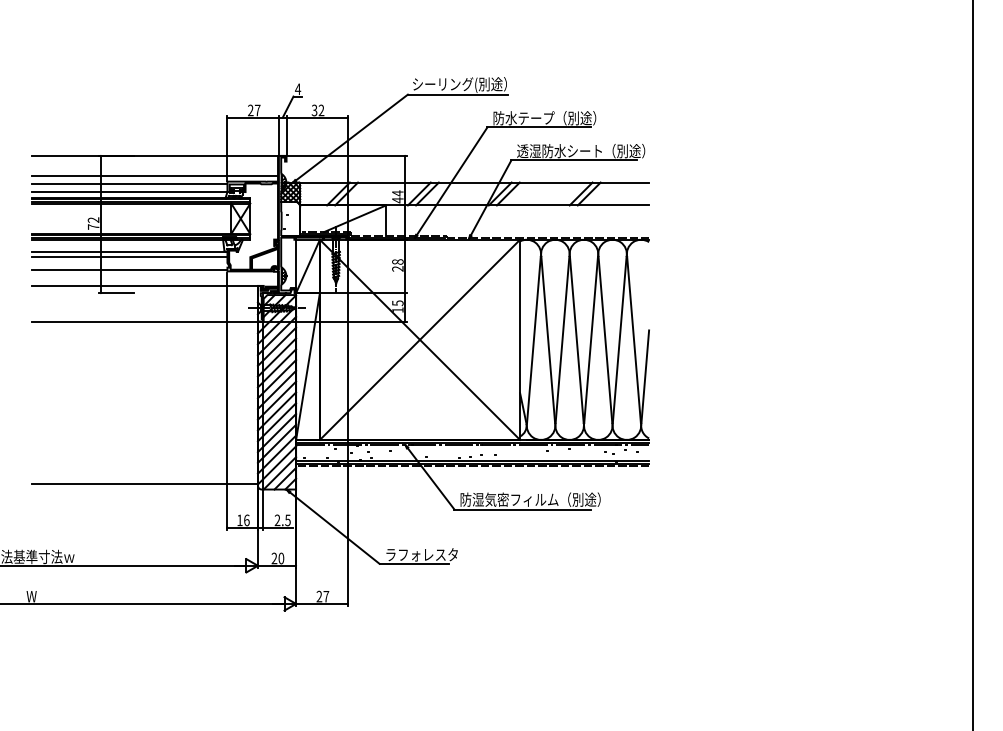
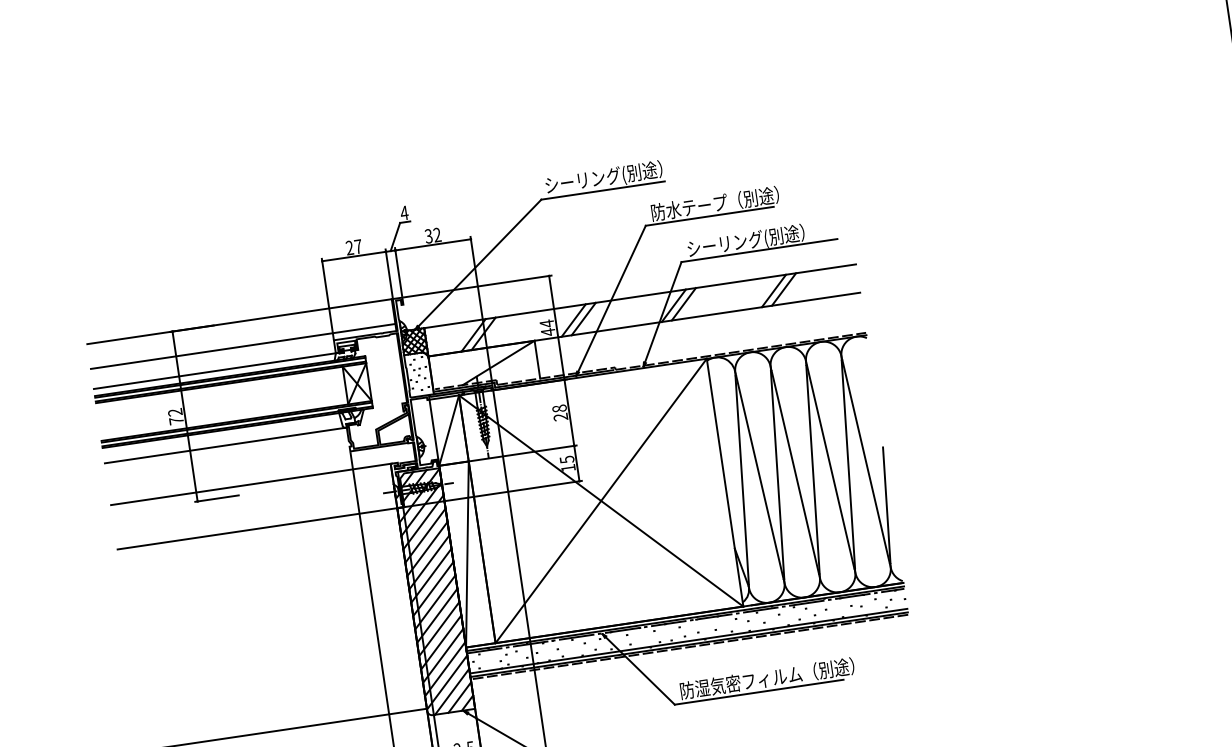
text: (581, 150) -> (766, 237), 透湿防水シート（別途） -> シーリング(別途）
line: (129, 184) -> (213, 361), removed
line: (129, 256) -> (226, 450), removed
line: (129, 270) -> (228, 468), removed

